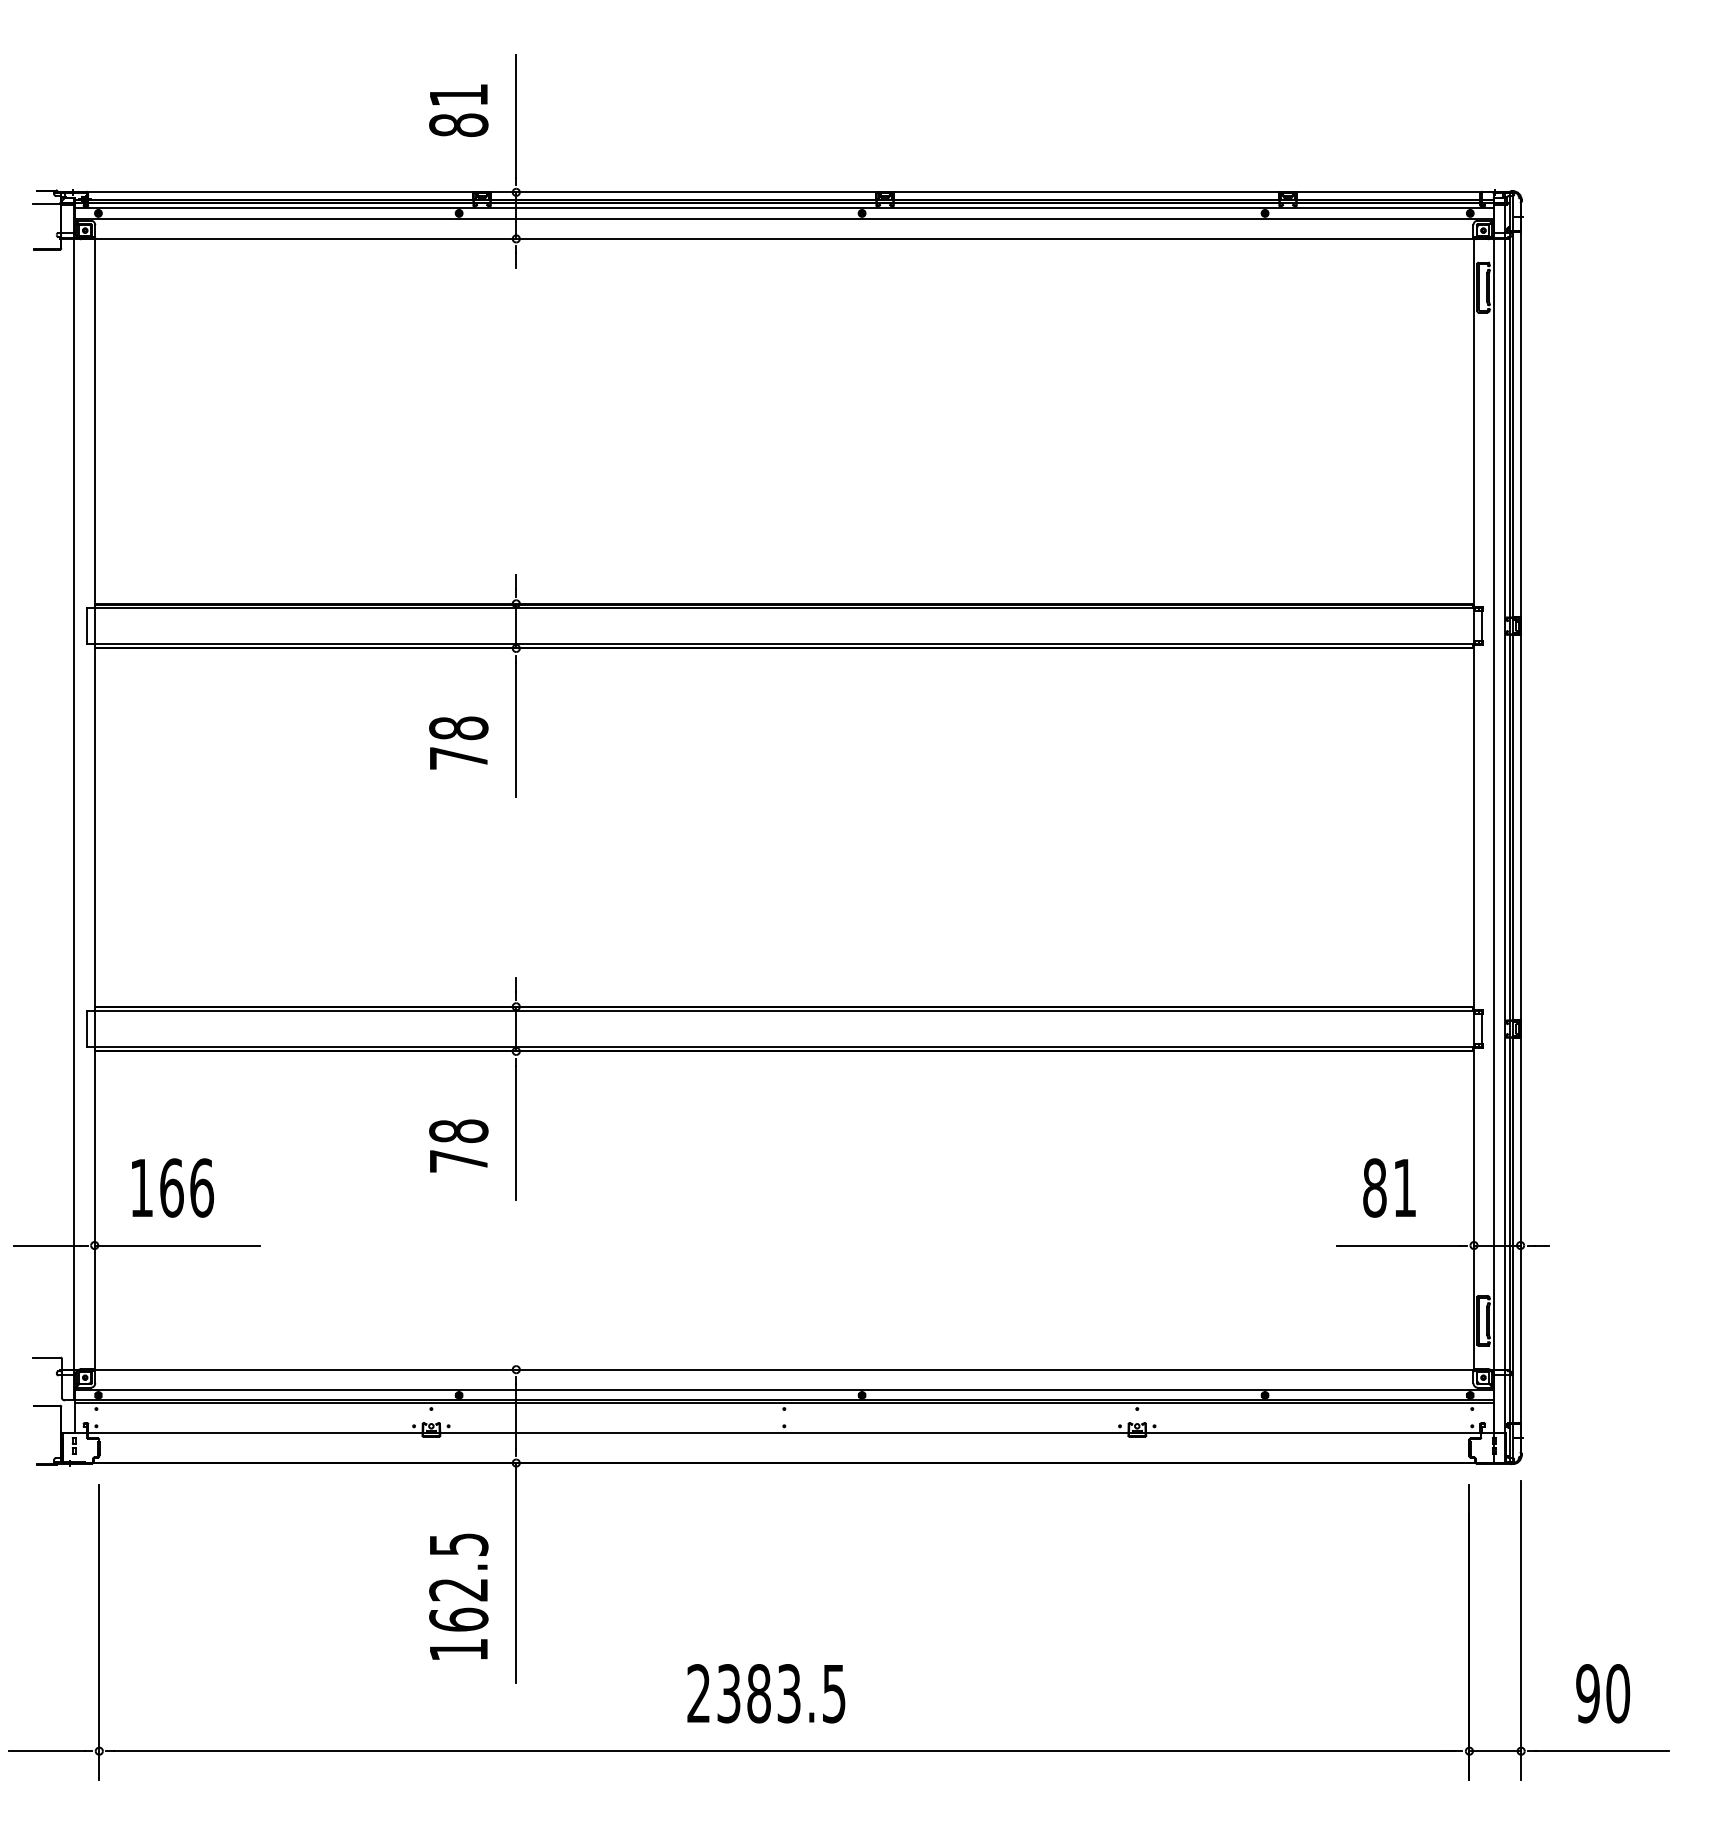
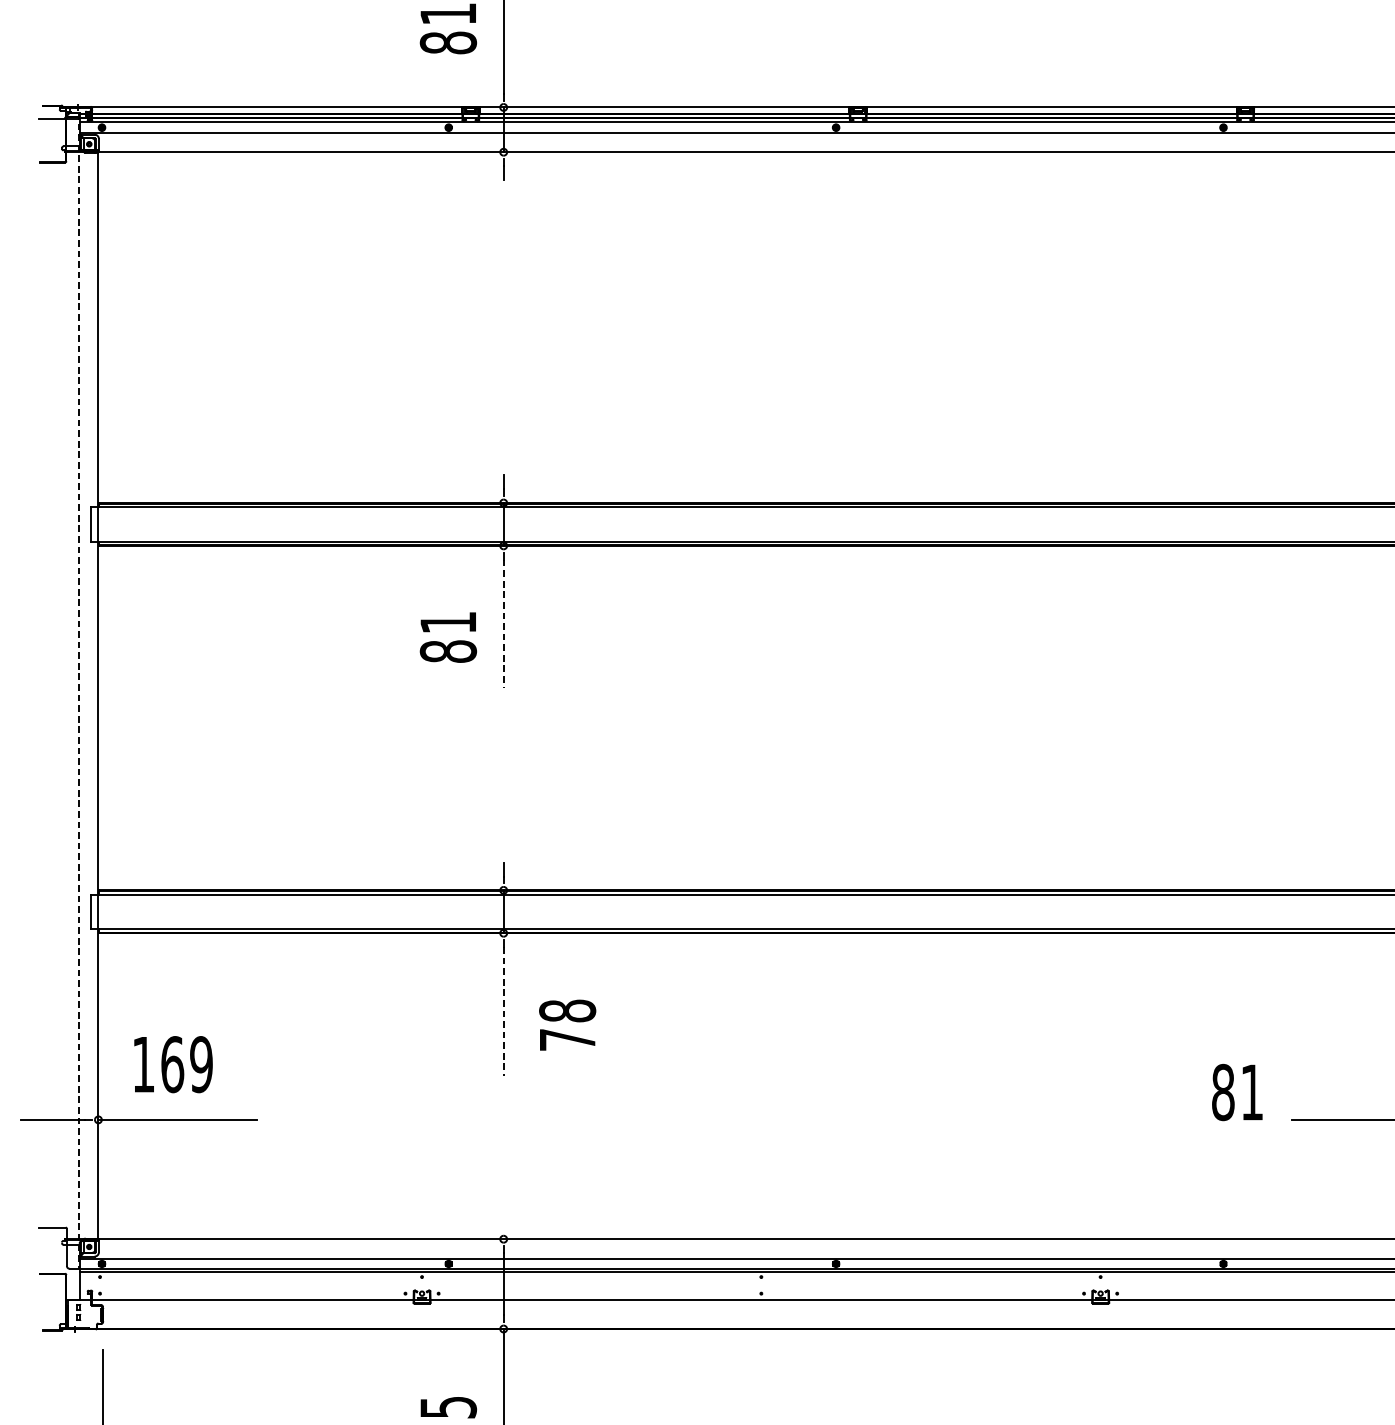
line: (516, 729) -> (503, 623), solid -> dashed
text: (458, 743) -> (448, 637), 78 -> 81
line: (74, 799) -> (78, 691), solid -> dashed
line: (516, 1132) -> (503, 1011), solid -> dashed
text: (458, 1145) -> (567, 1024), moved
text: (202, 1187) -> (202, 1064), 166 -> 169
text: (1389, 1187) -> (1237, 1091), moved

